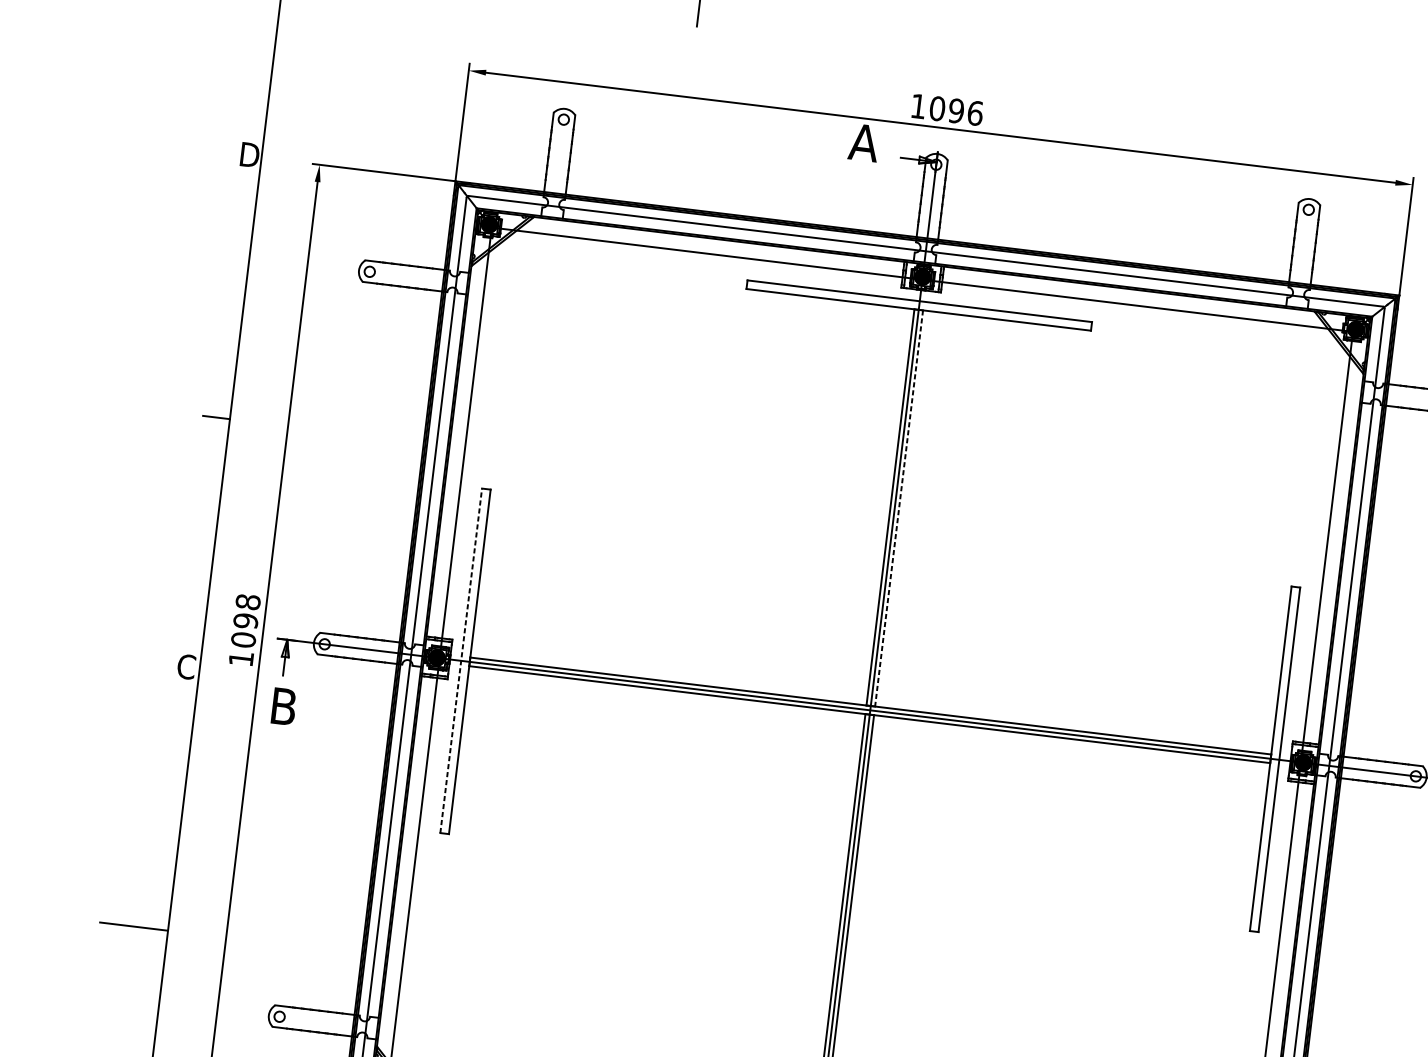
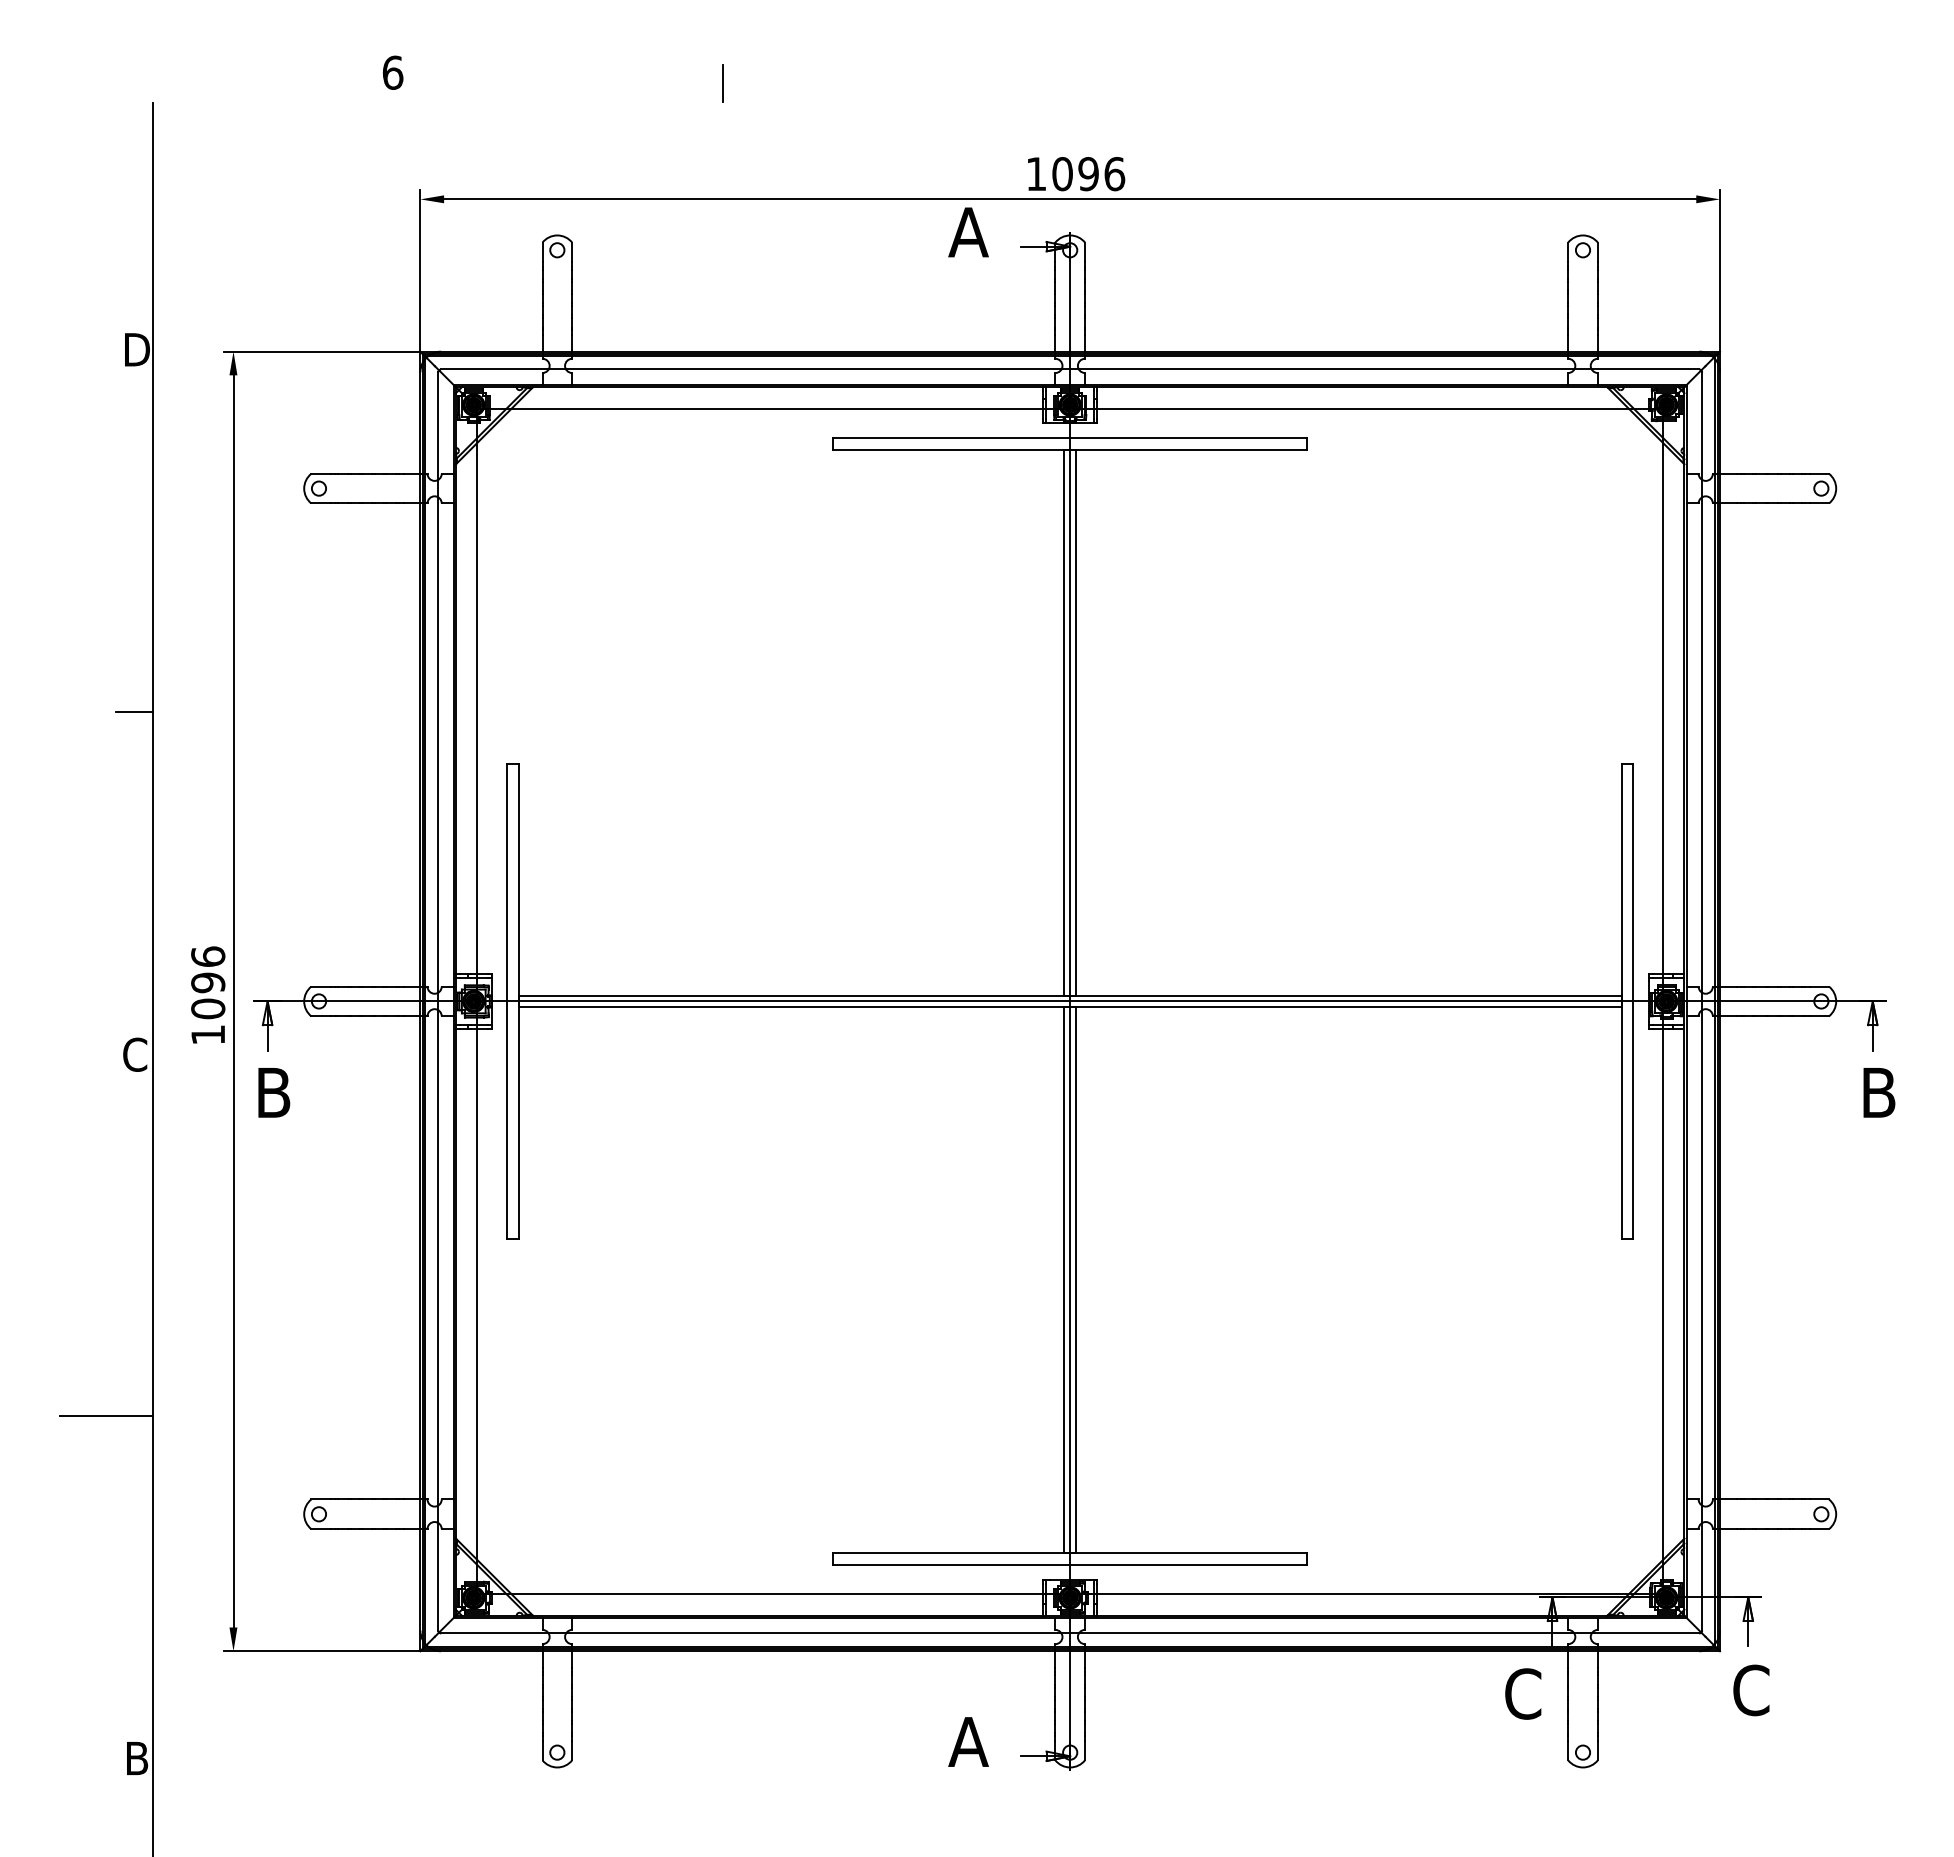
line: (899, 508) -> (1076, 722), dashed -> solid
text: (248, 601) -> (208, 956), 1098 -> 1096
line: (460, 660) -> (506, 1000), dashed -> solid

